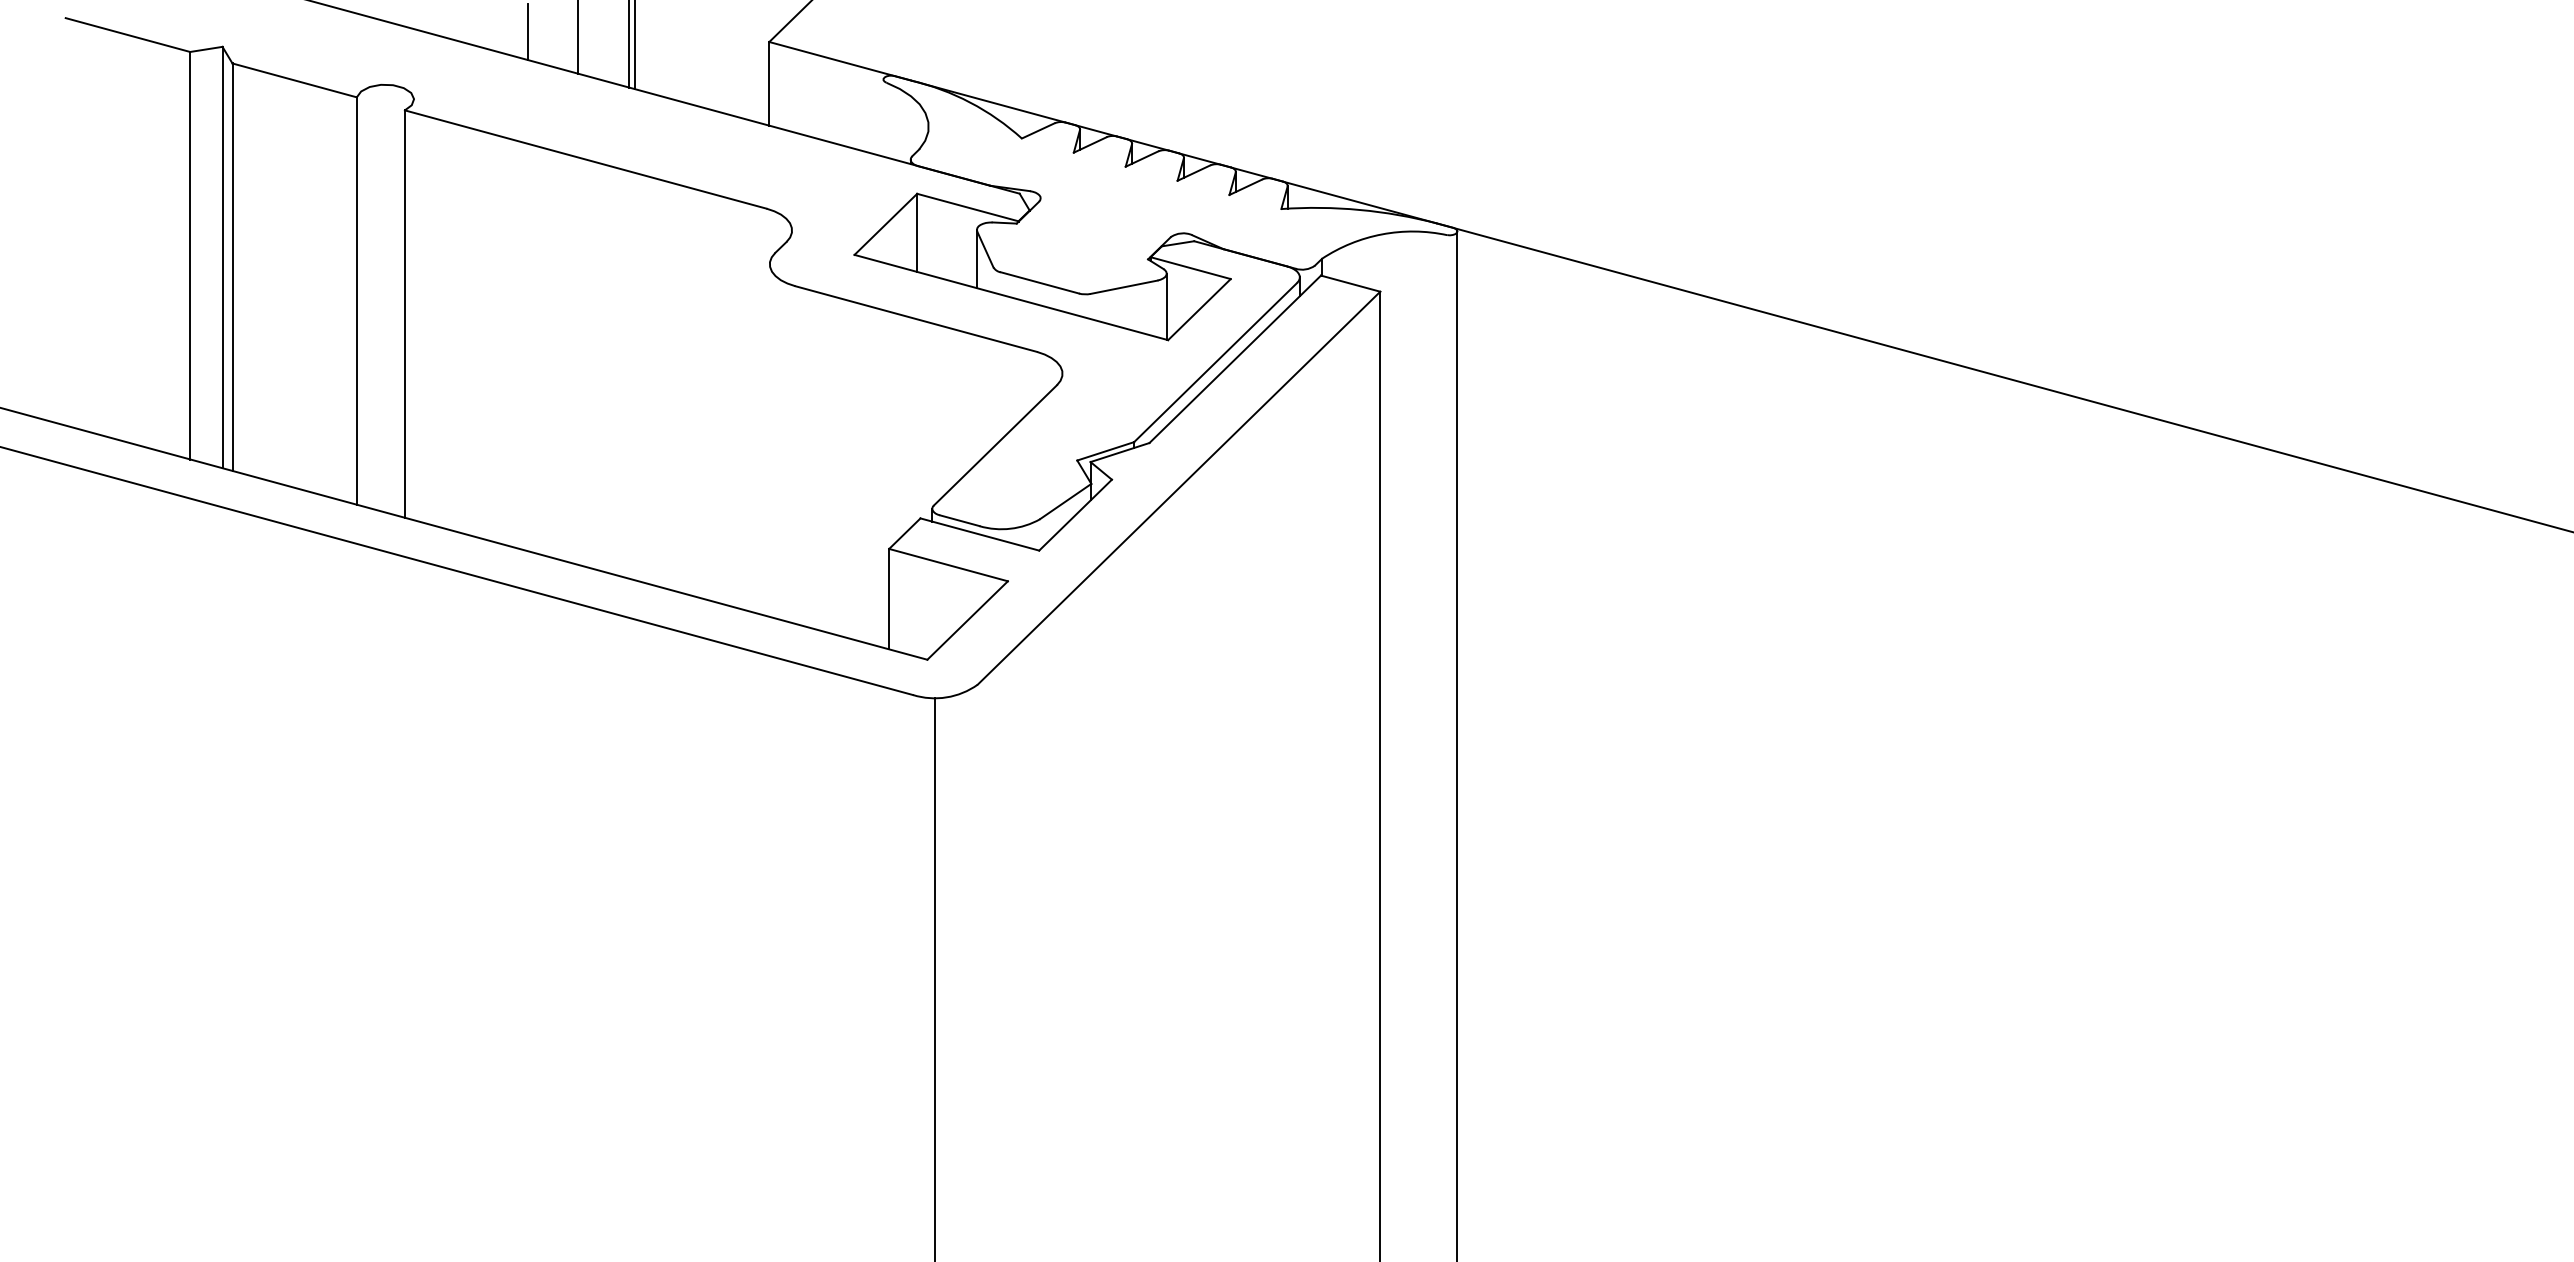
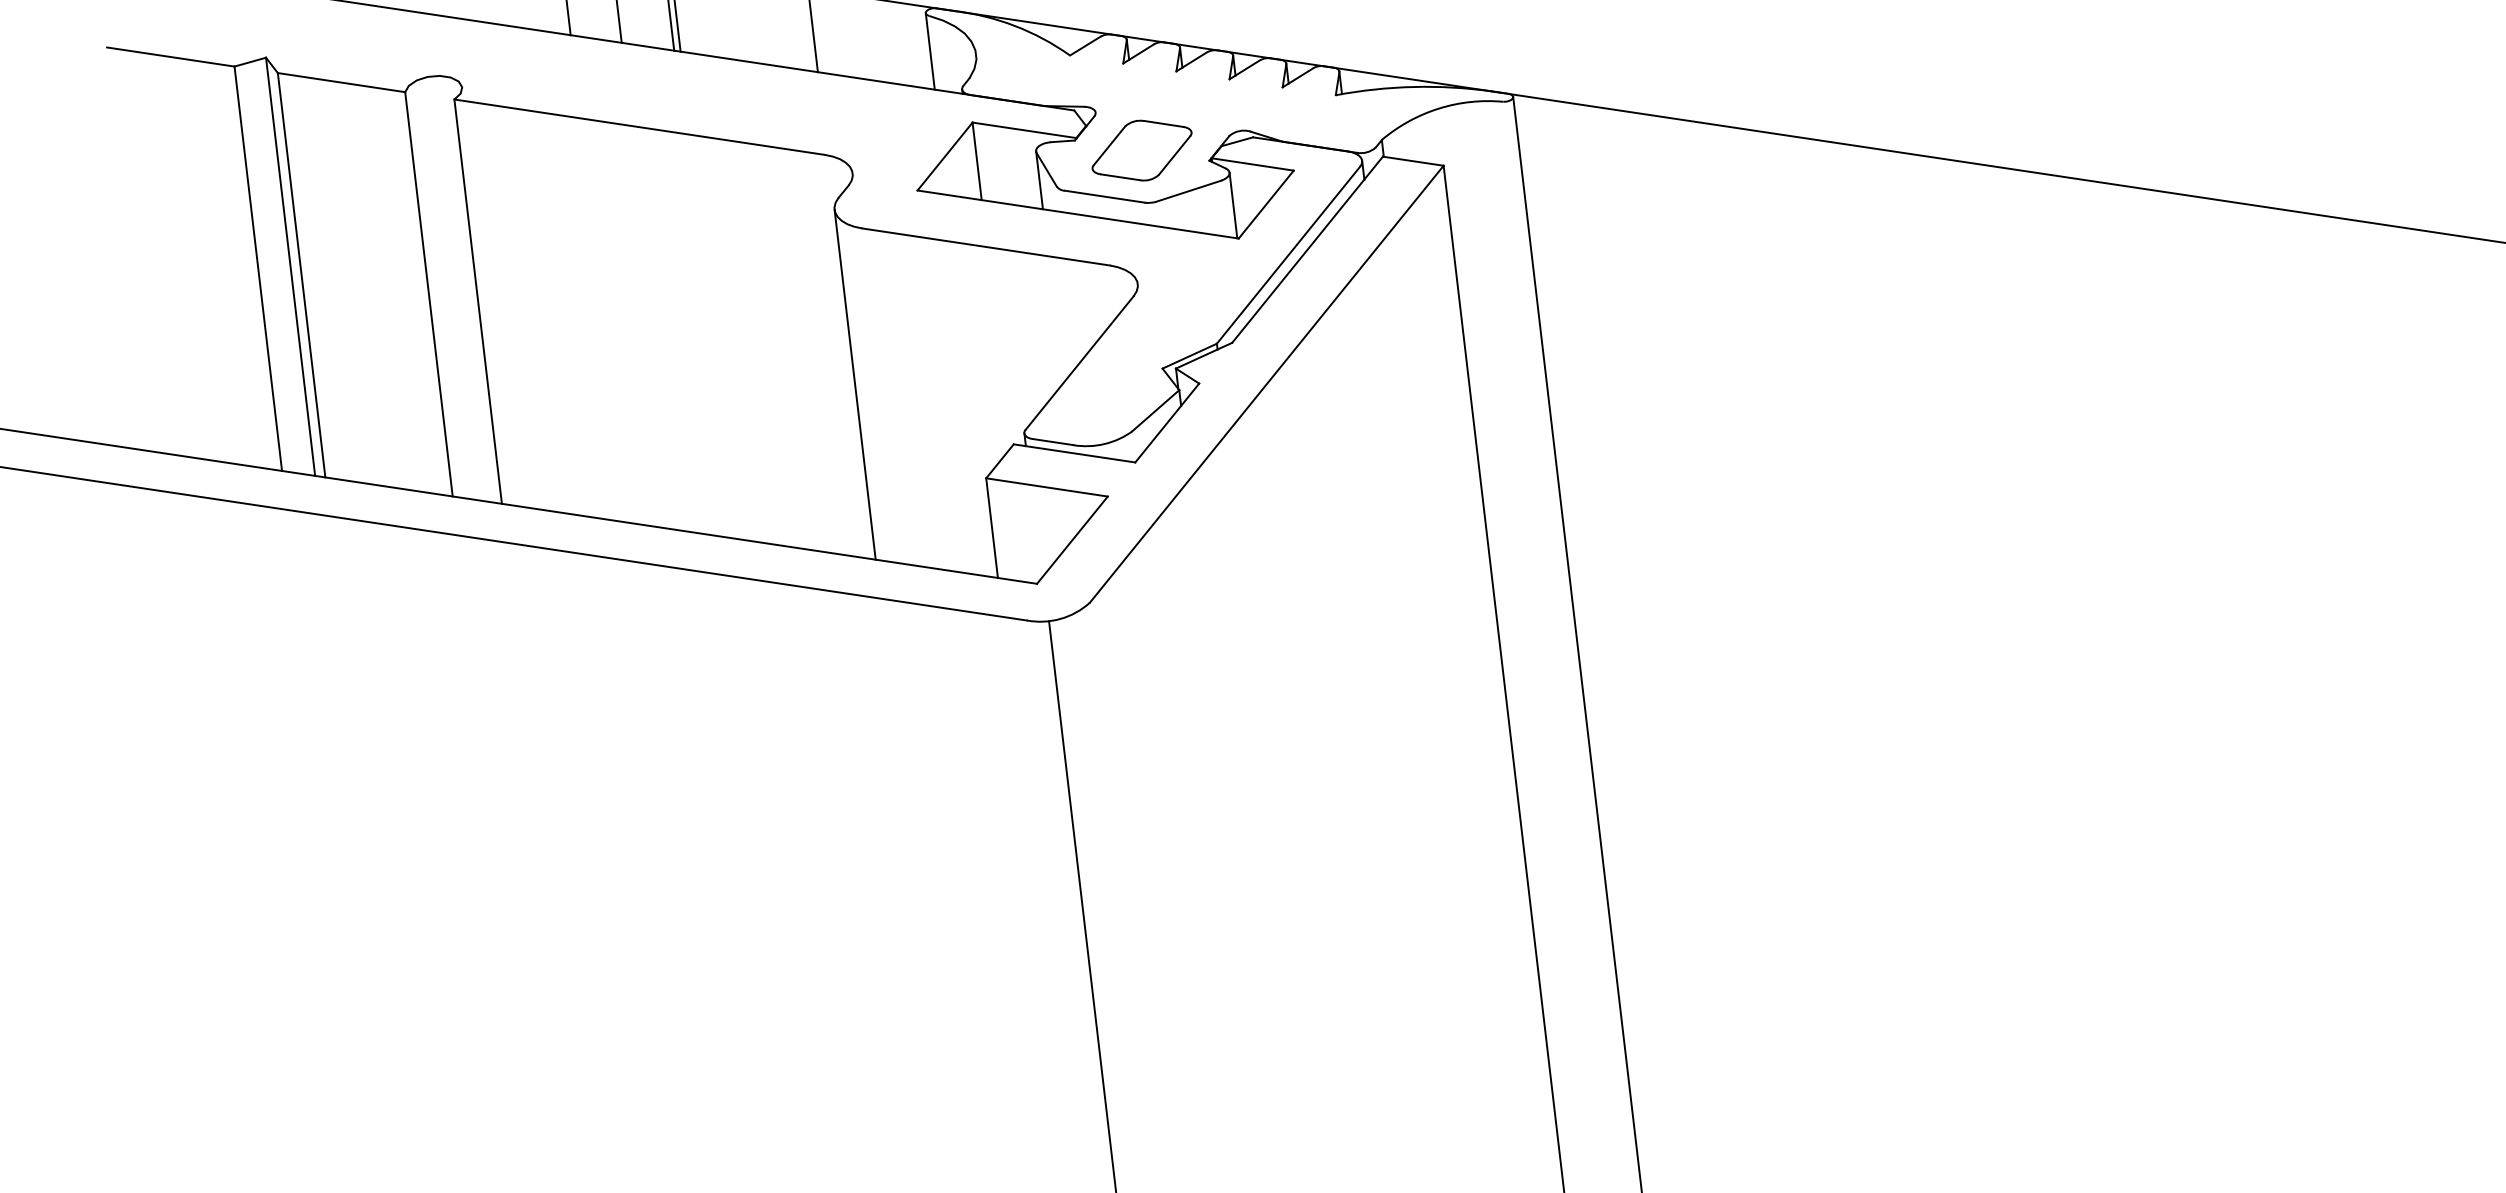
line: (883, 117) -> (930, 50), added
part: (1082, 241) -> (1142, 150), added
line: (769, 440) -> (854, 384), added

